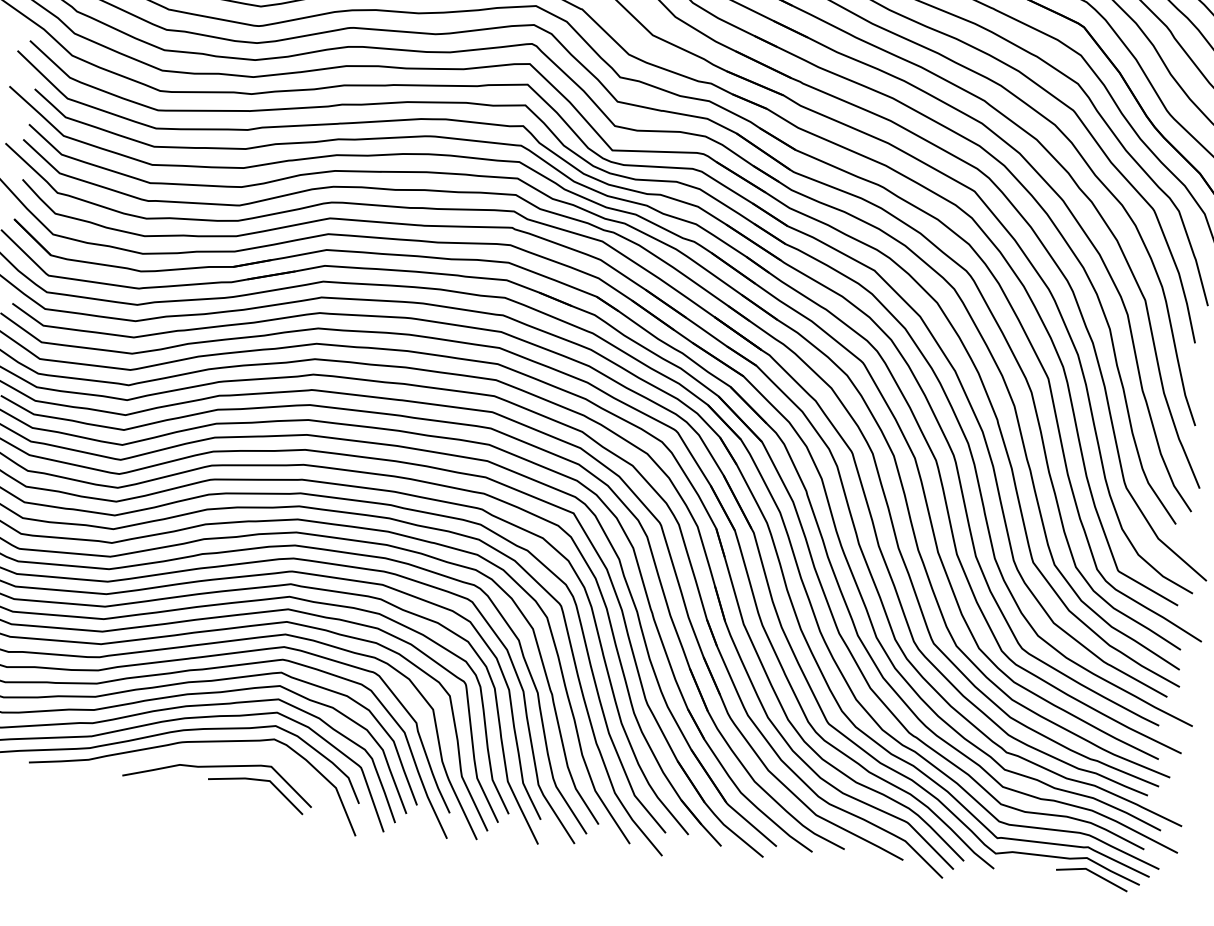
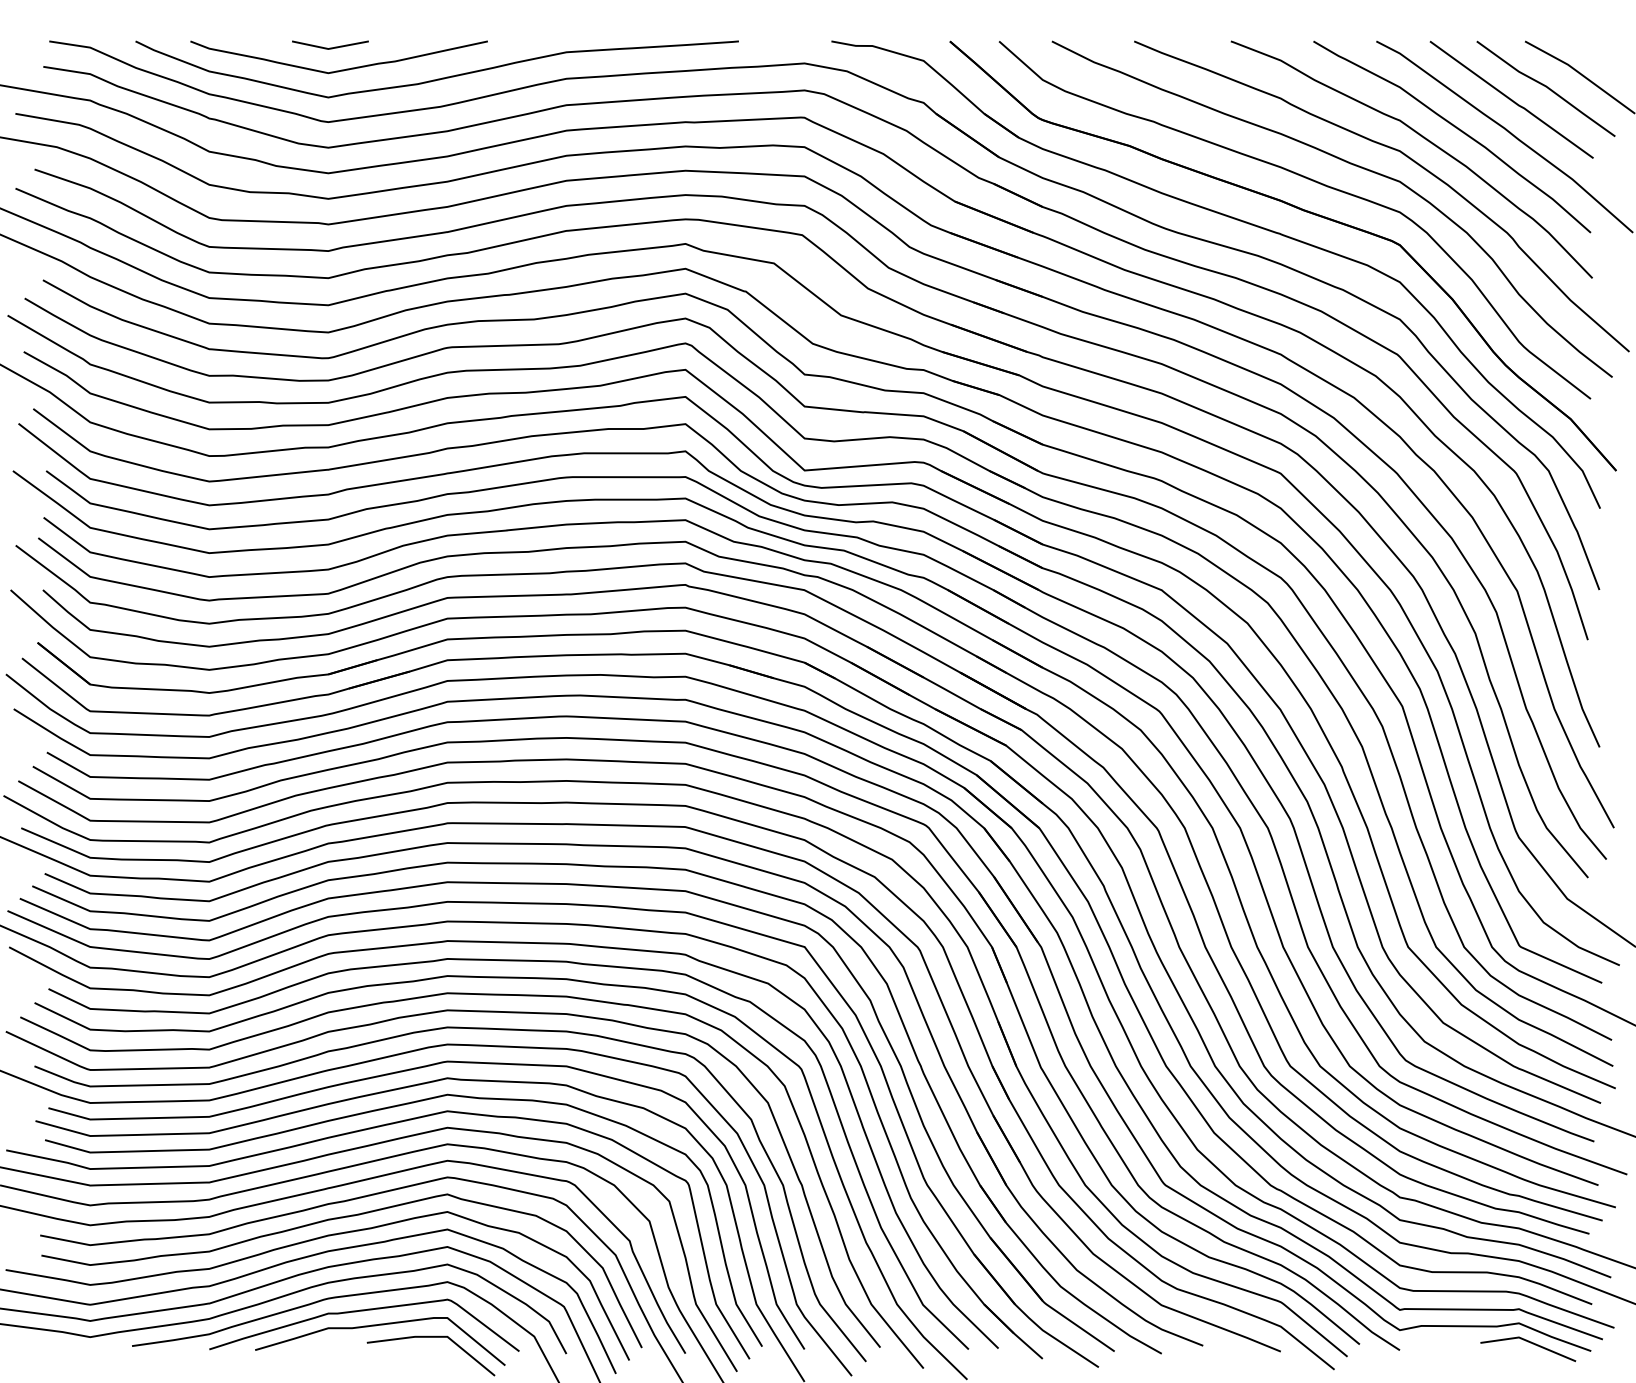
curve: (208, 755) -> (364, 1311), added

